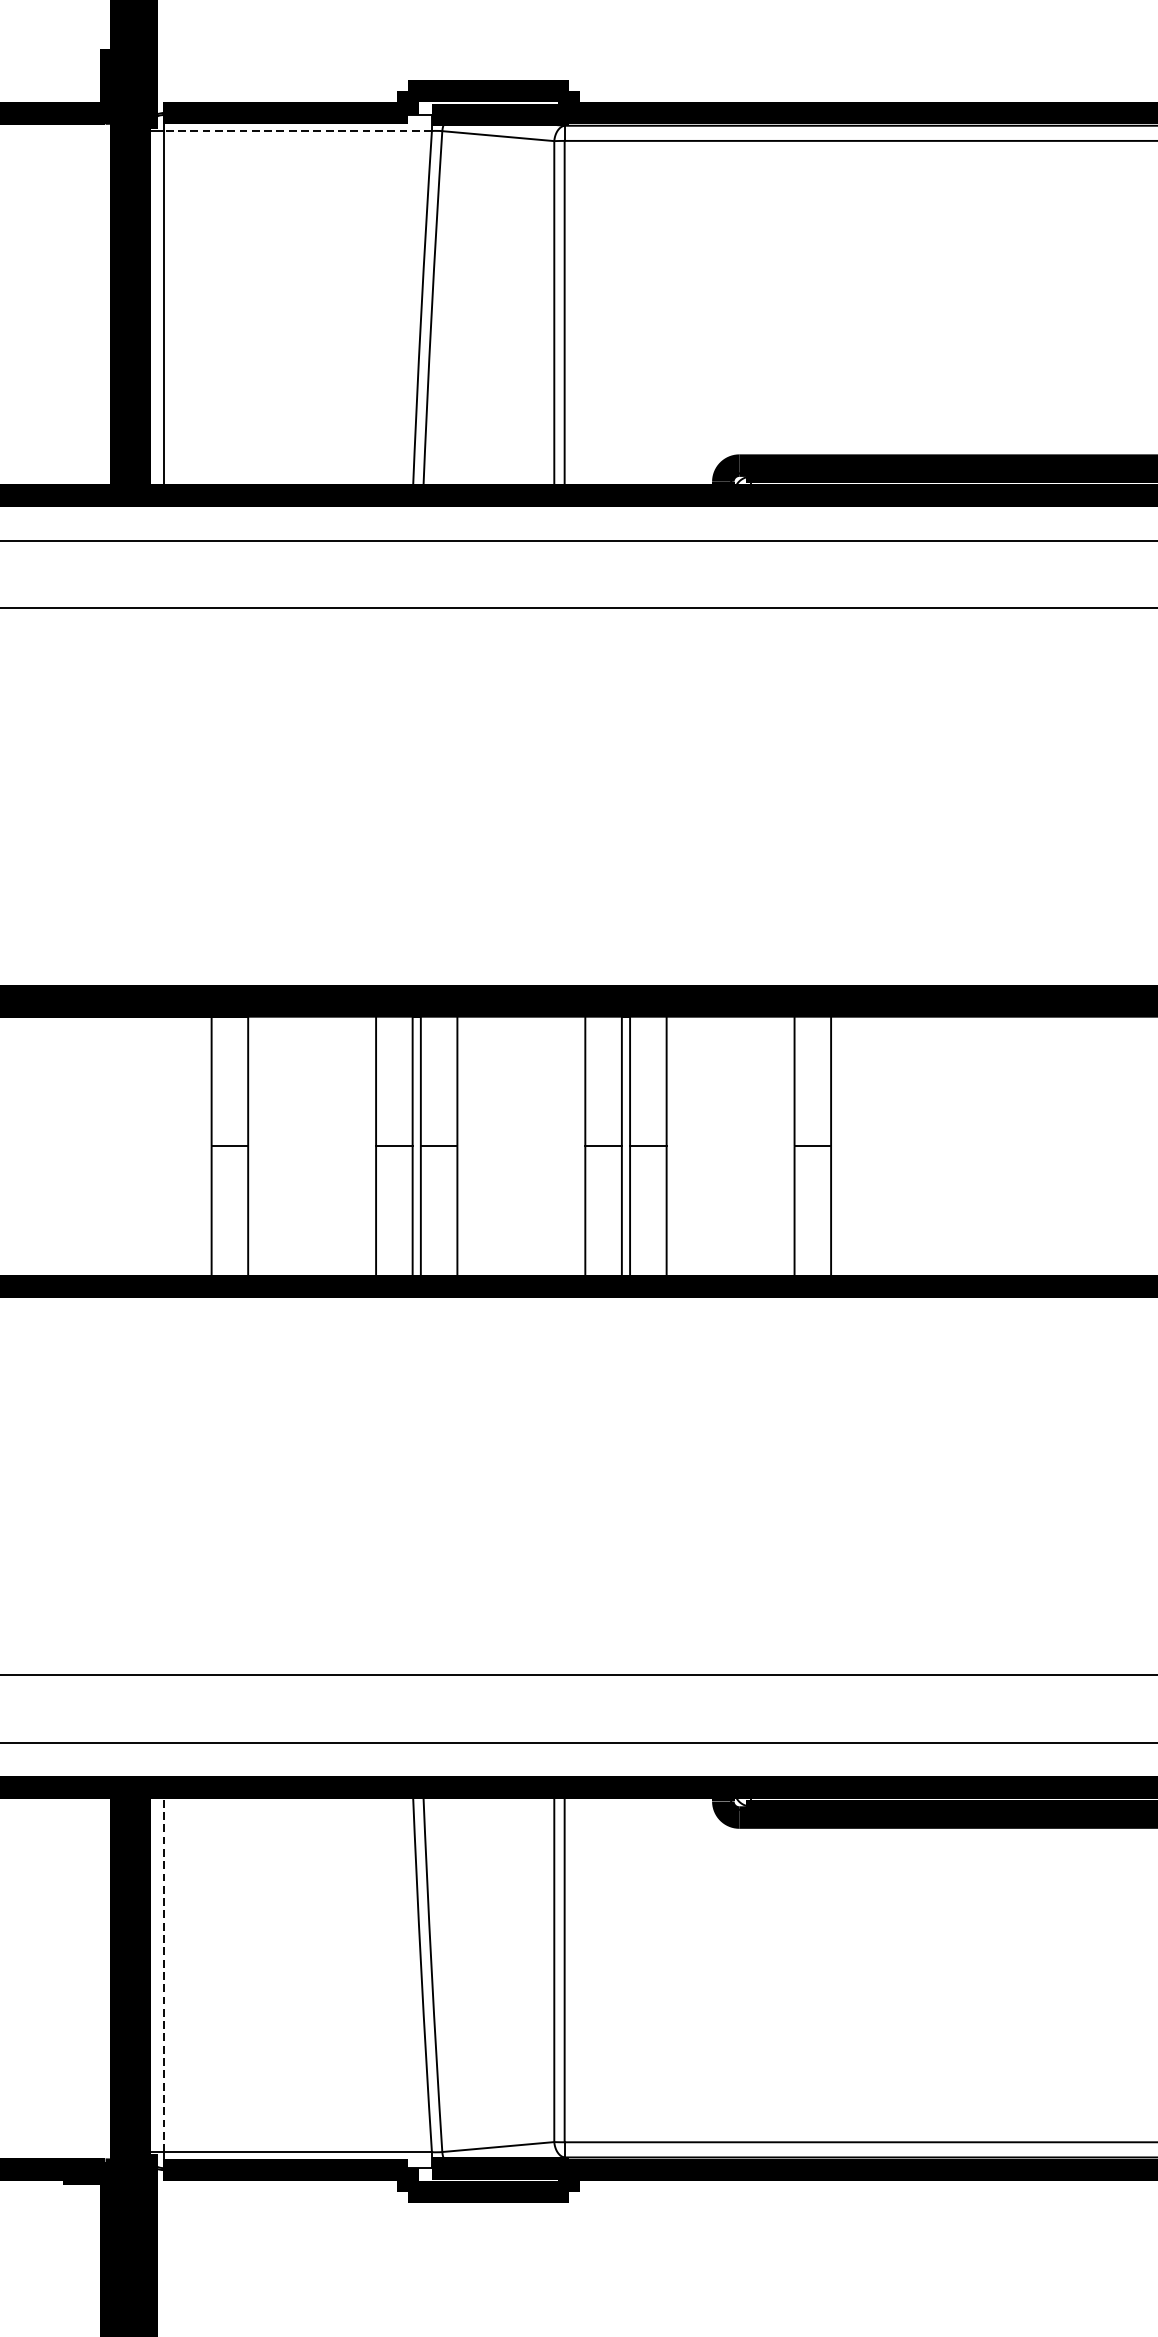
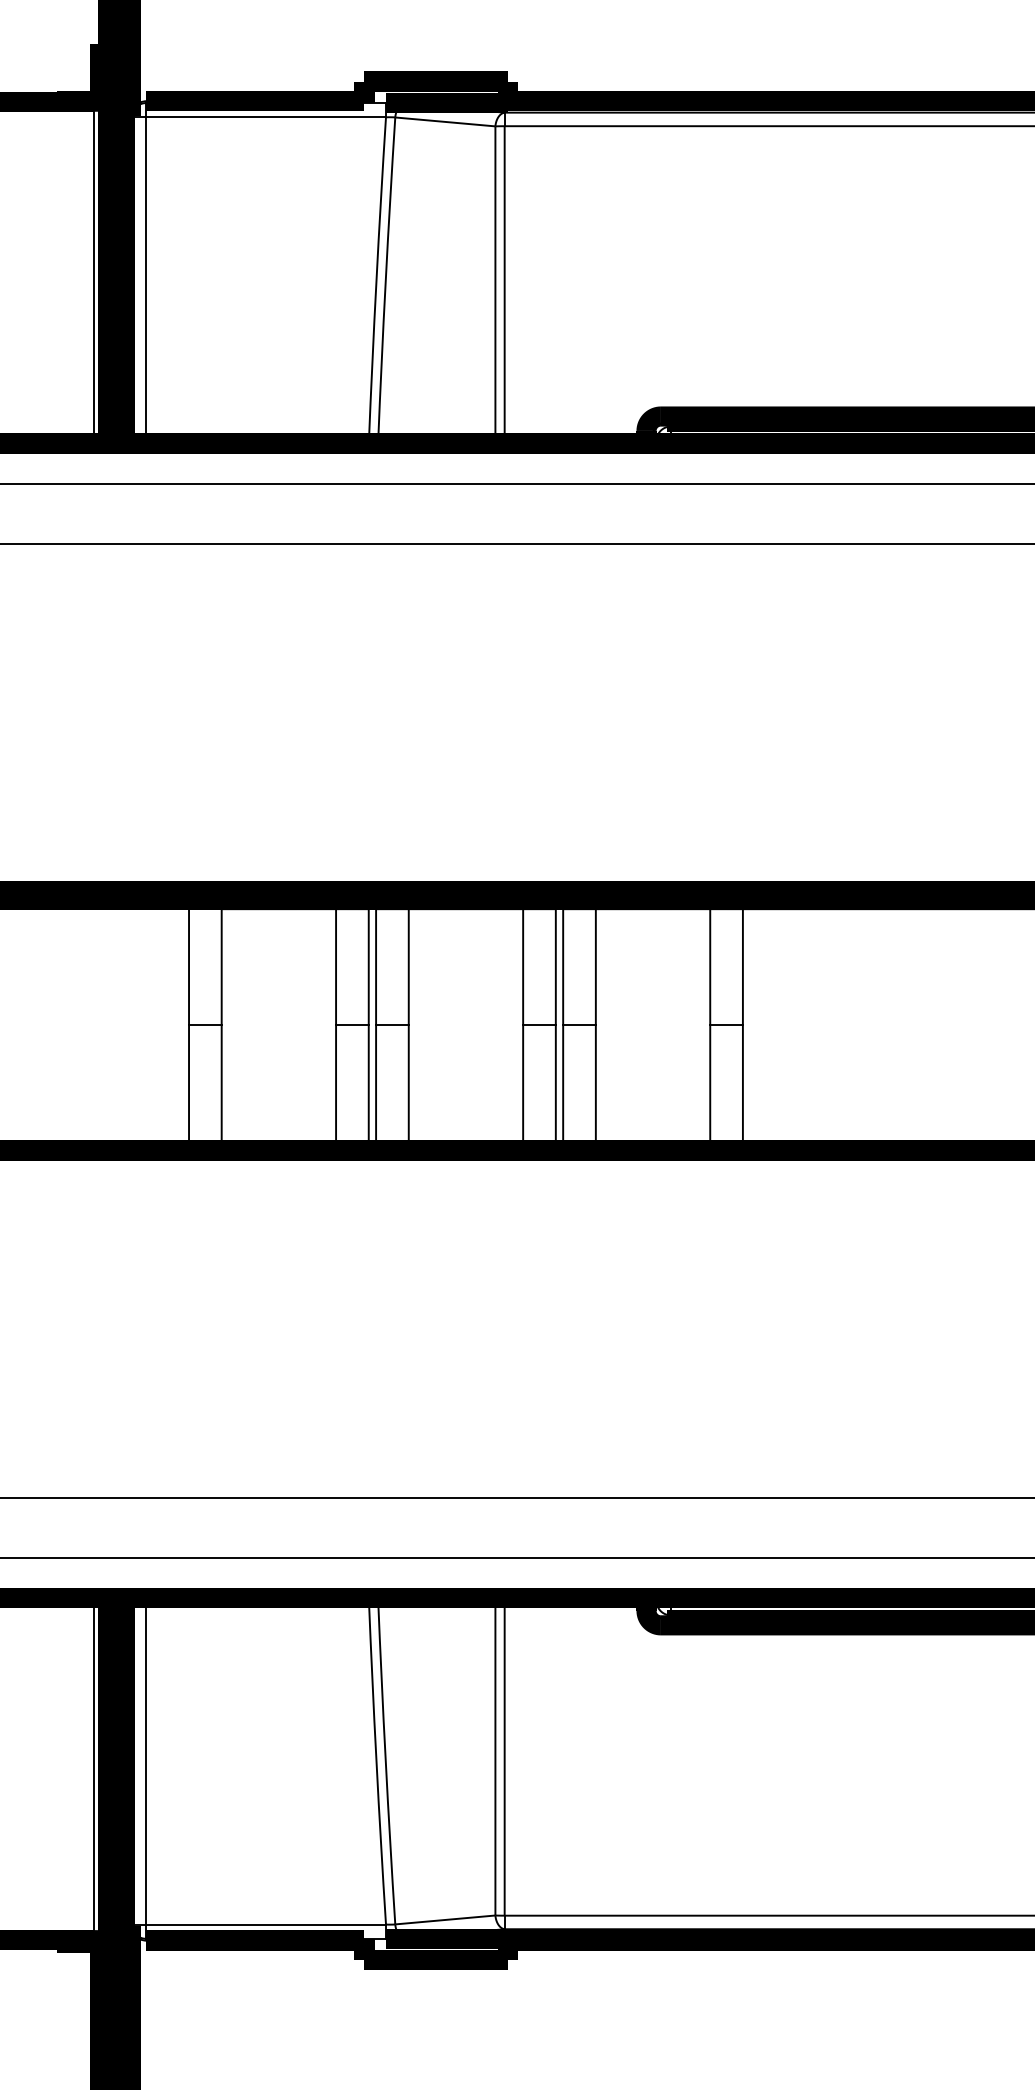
line: (298, 131) -> (266, 117), dashed -> solid
line: (105, 304) -> (94, 272), added
line: (164, 1969) -> (146, 1761), dashed -> solid
line: (105, 1978) -> (94, 1769), added

